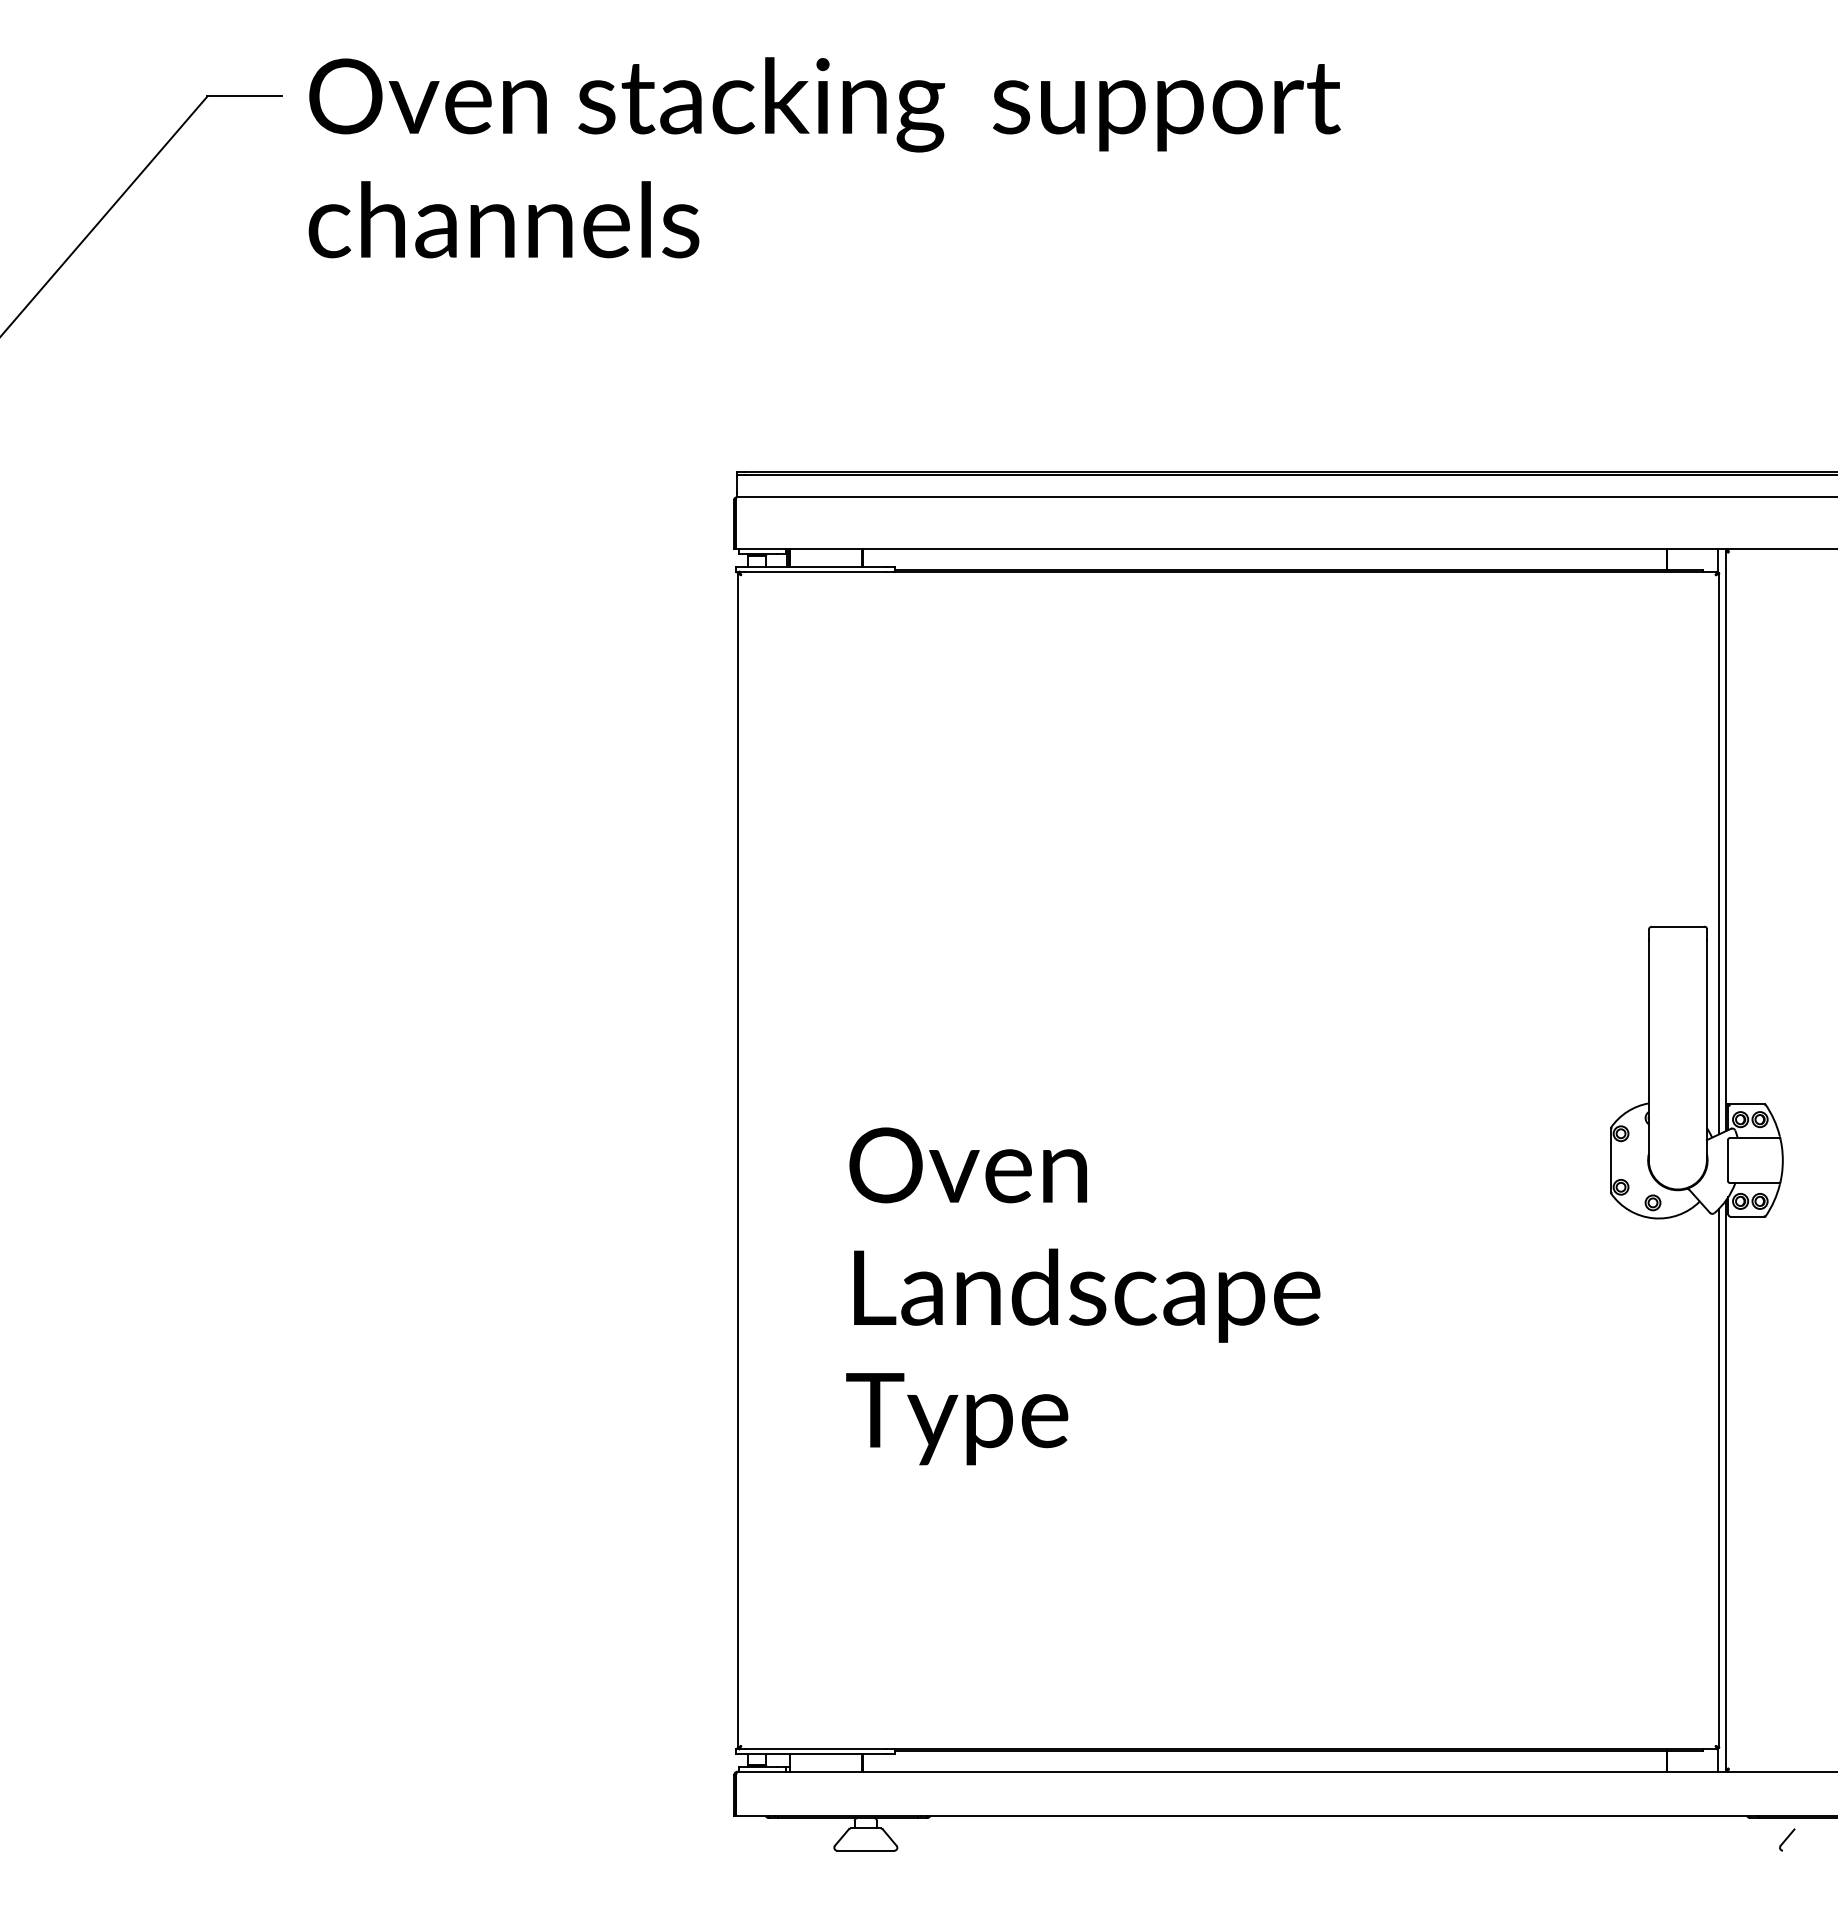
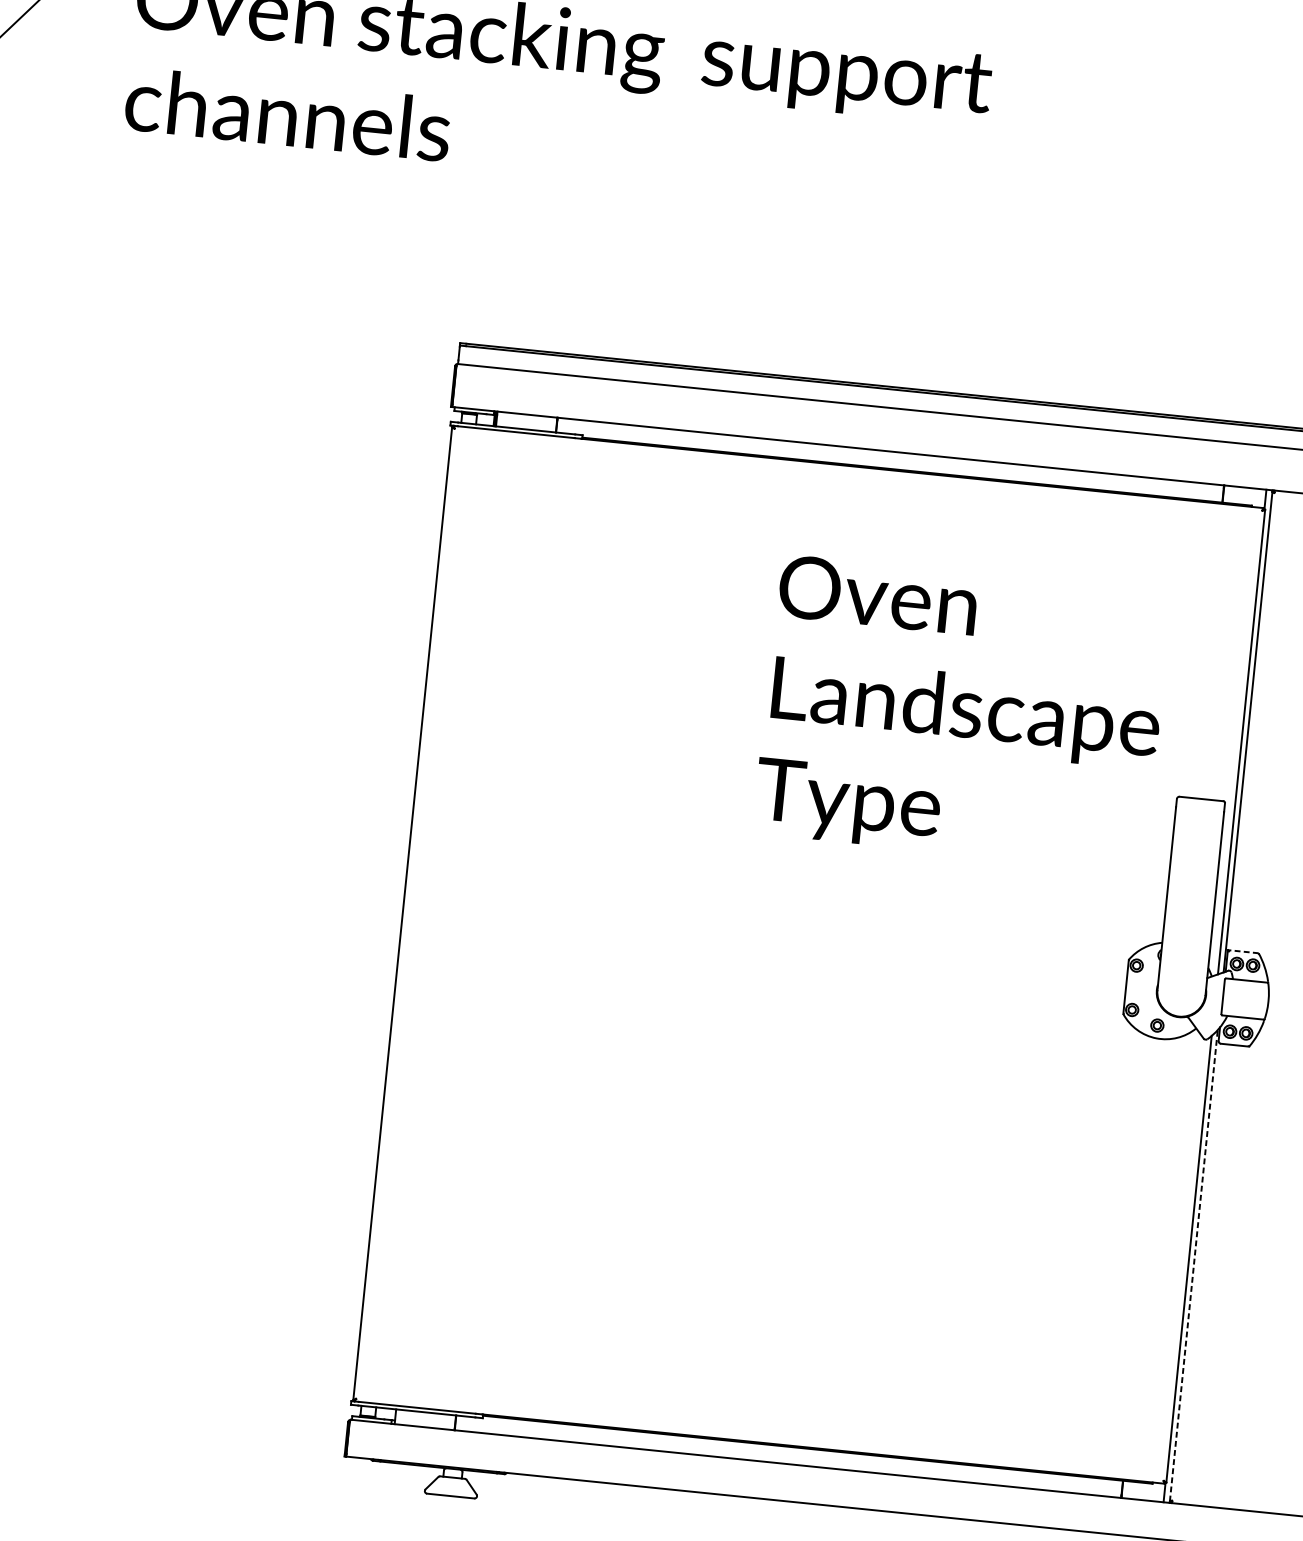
line: (1746, 1104) -> (1243, 951), solid -> dashed
text: (1083, 1296) -> (962, 713), moved
line: (1725, 1485) -> (1193, 1265), solid -> dashed

